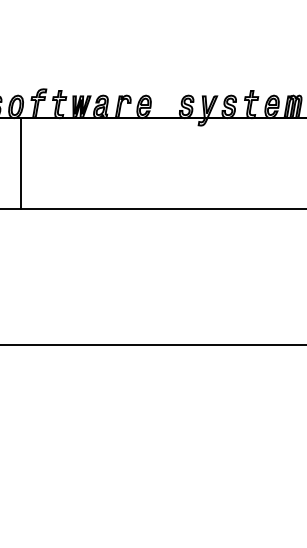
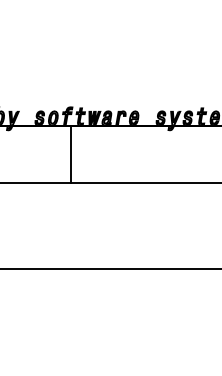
line: (21, 162) -> (71, 153), moved

